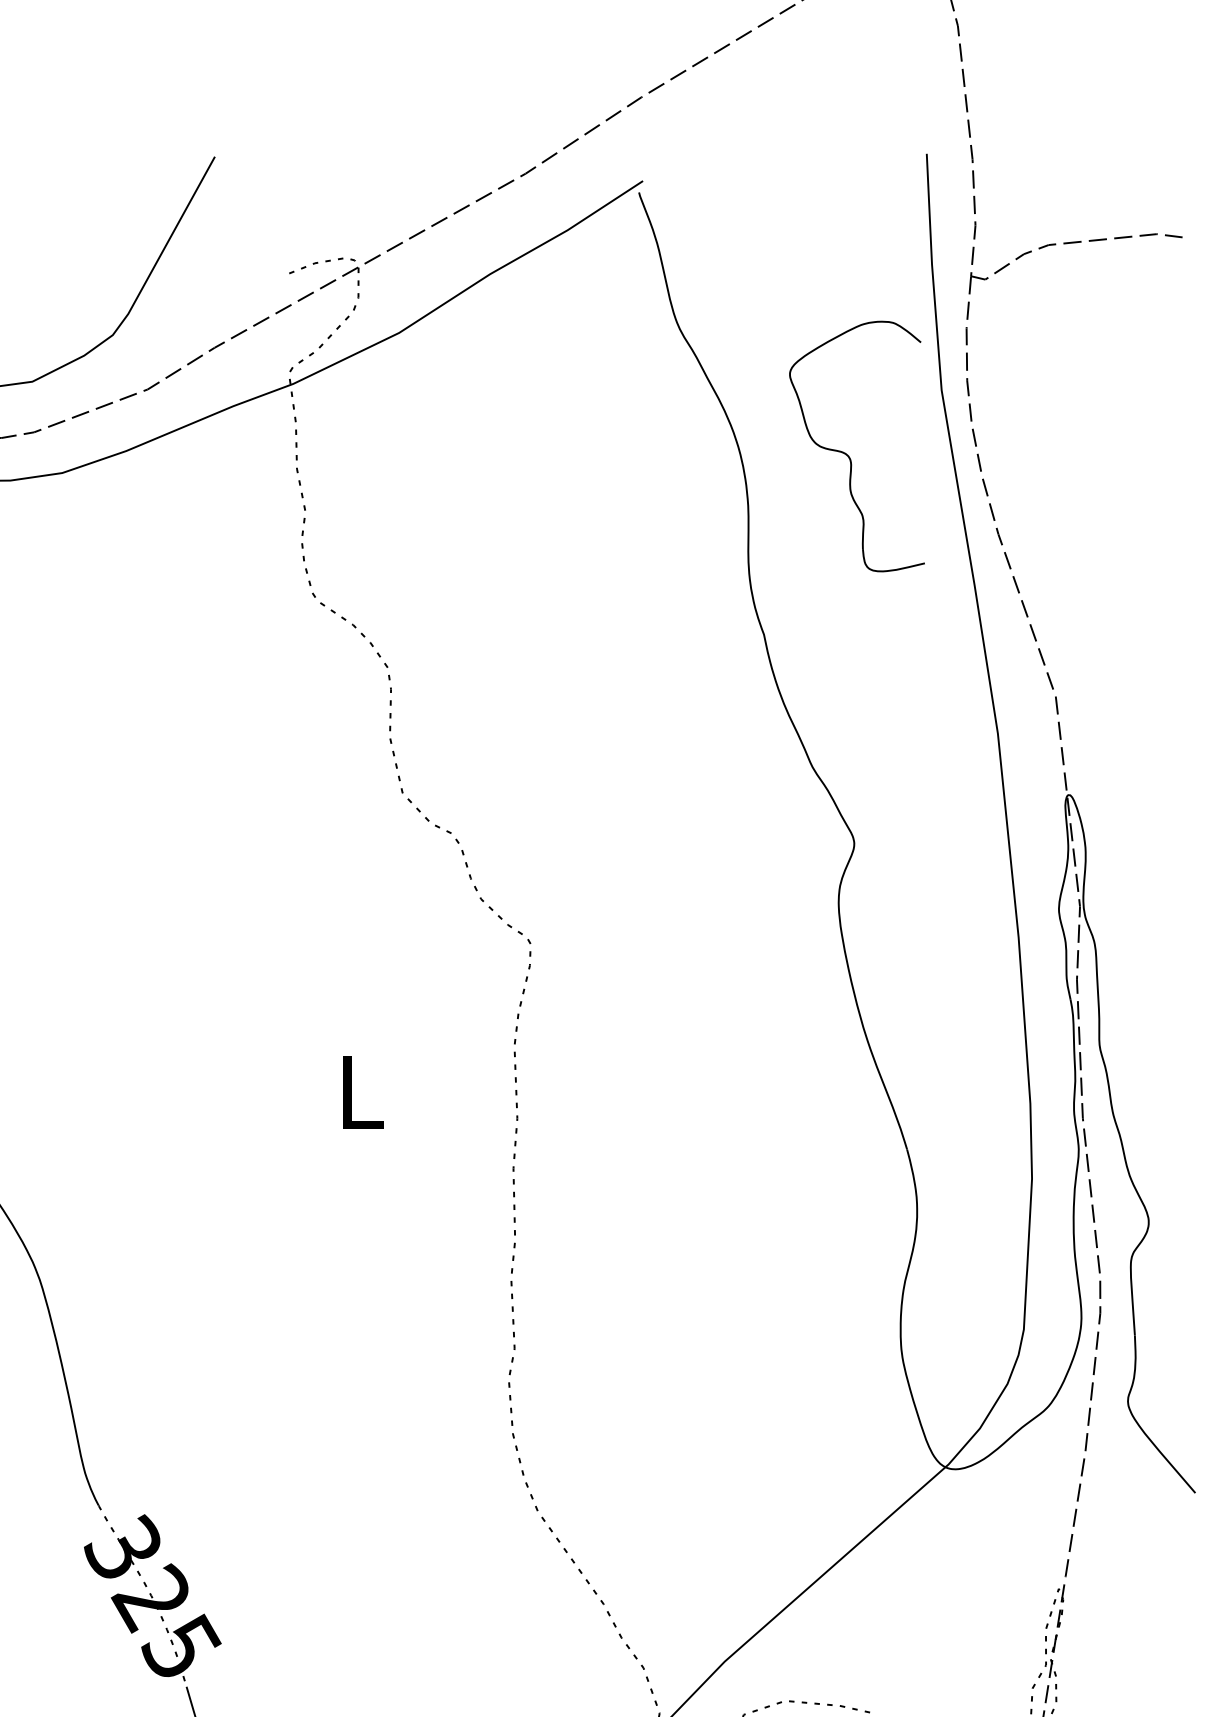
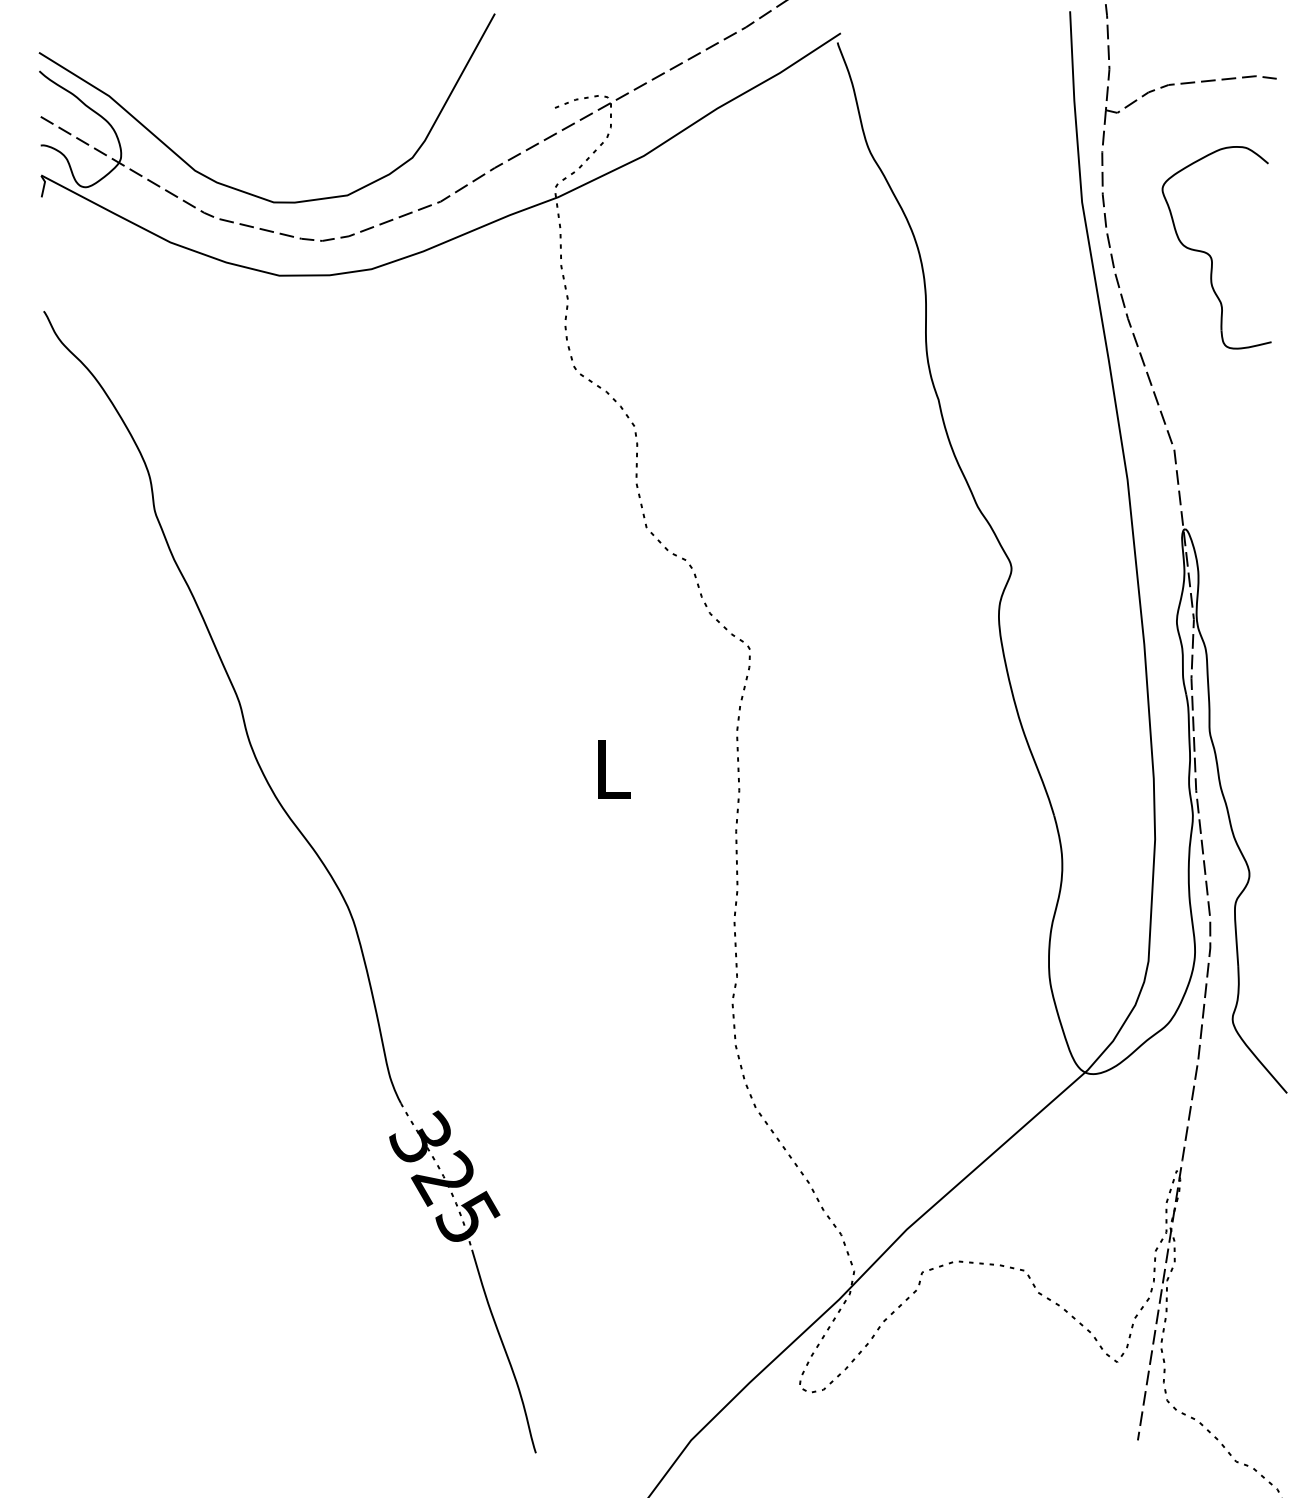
part: (848, 454) -> (1209, 254), moved

